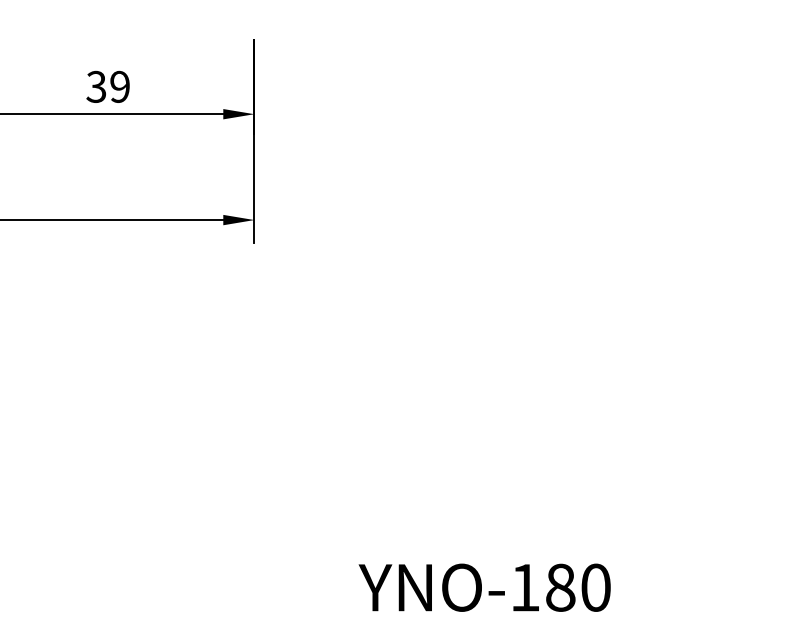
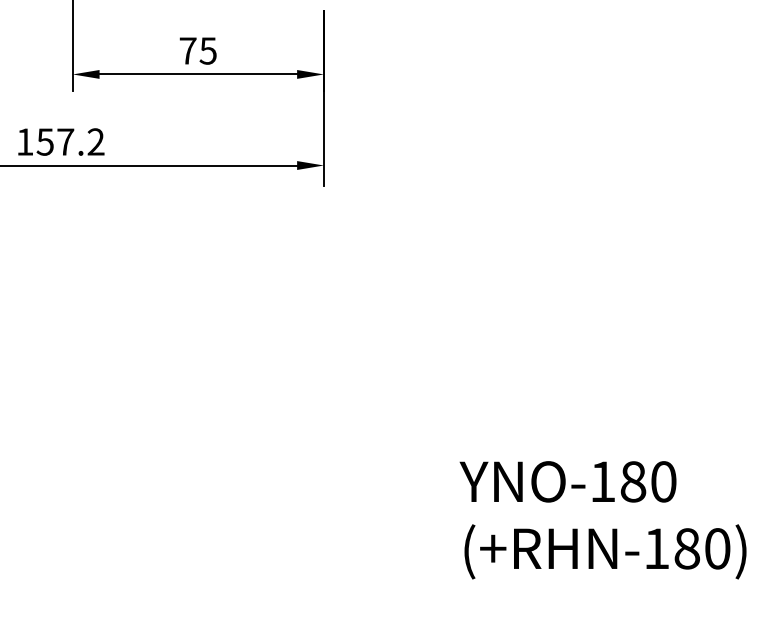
text: (107, 86) -> (197, 50), 39 -> 75
text: (484, 587) -> (567, 481), moved

